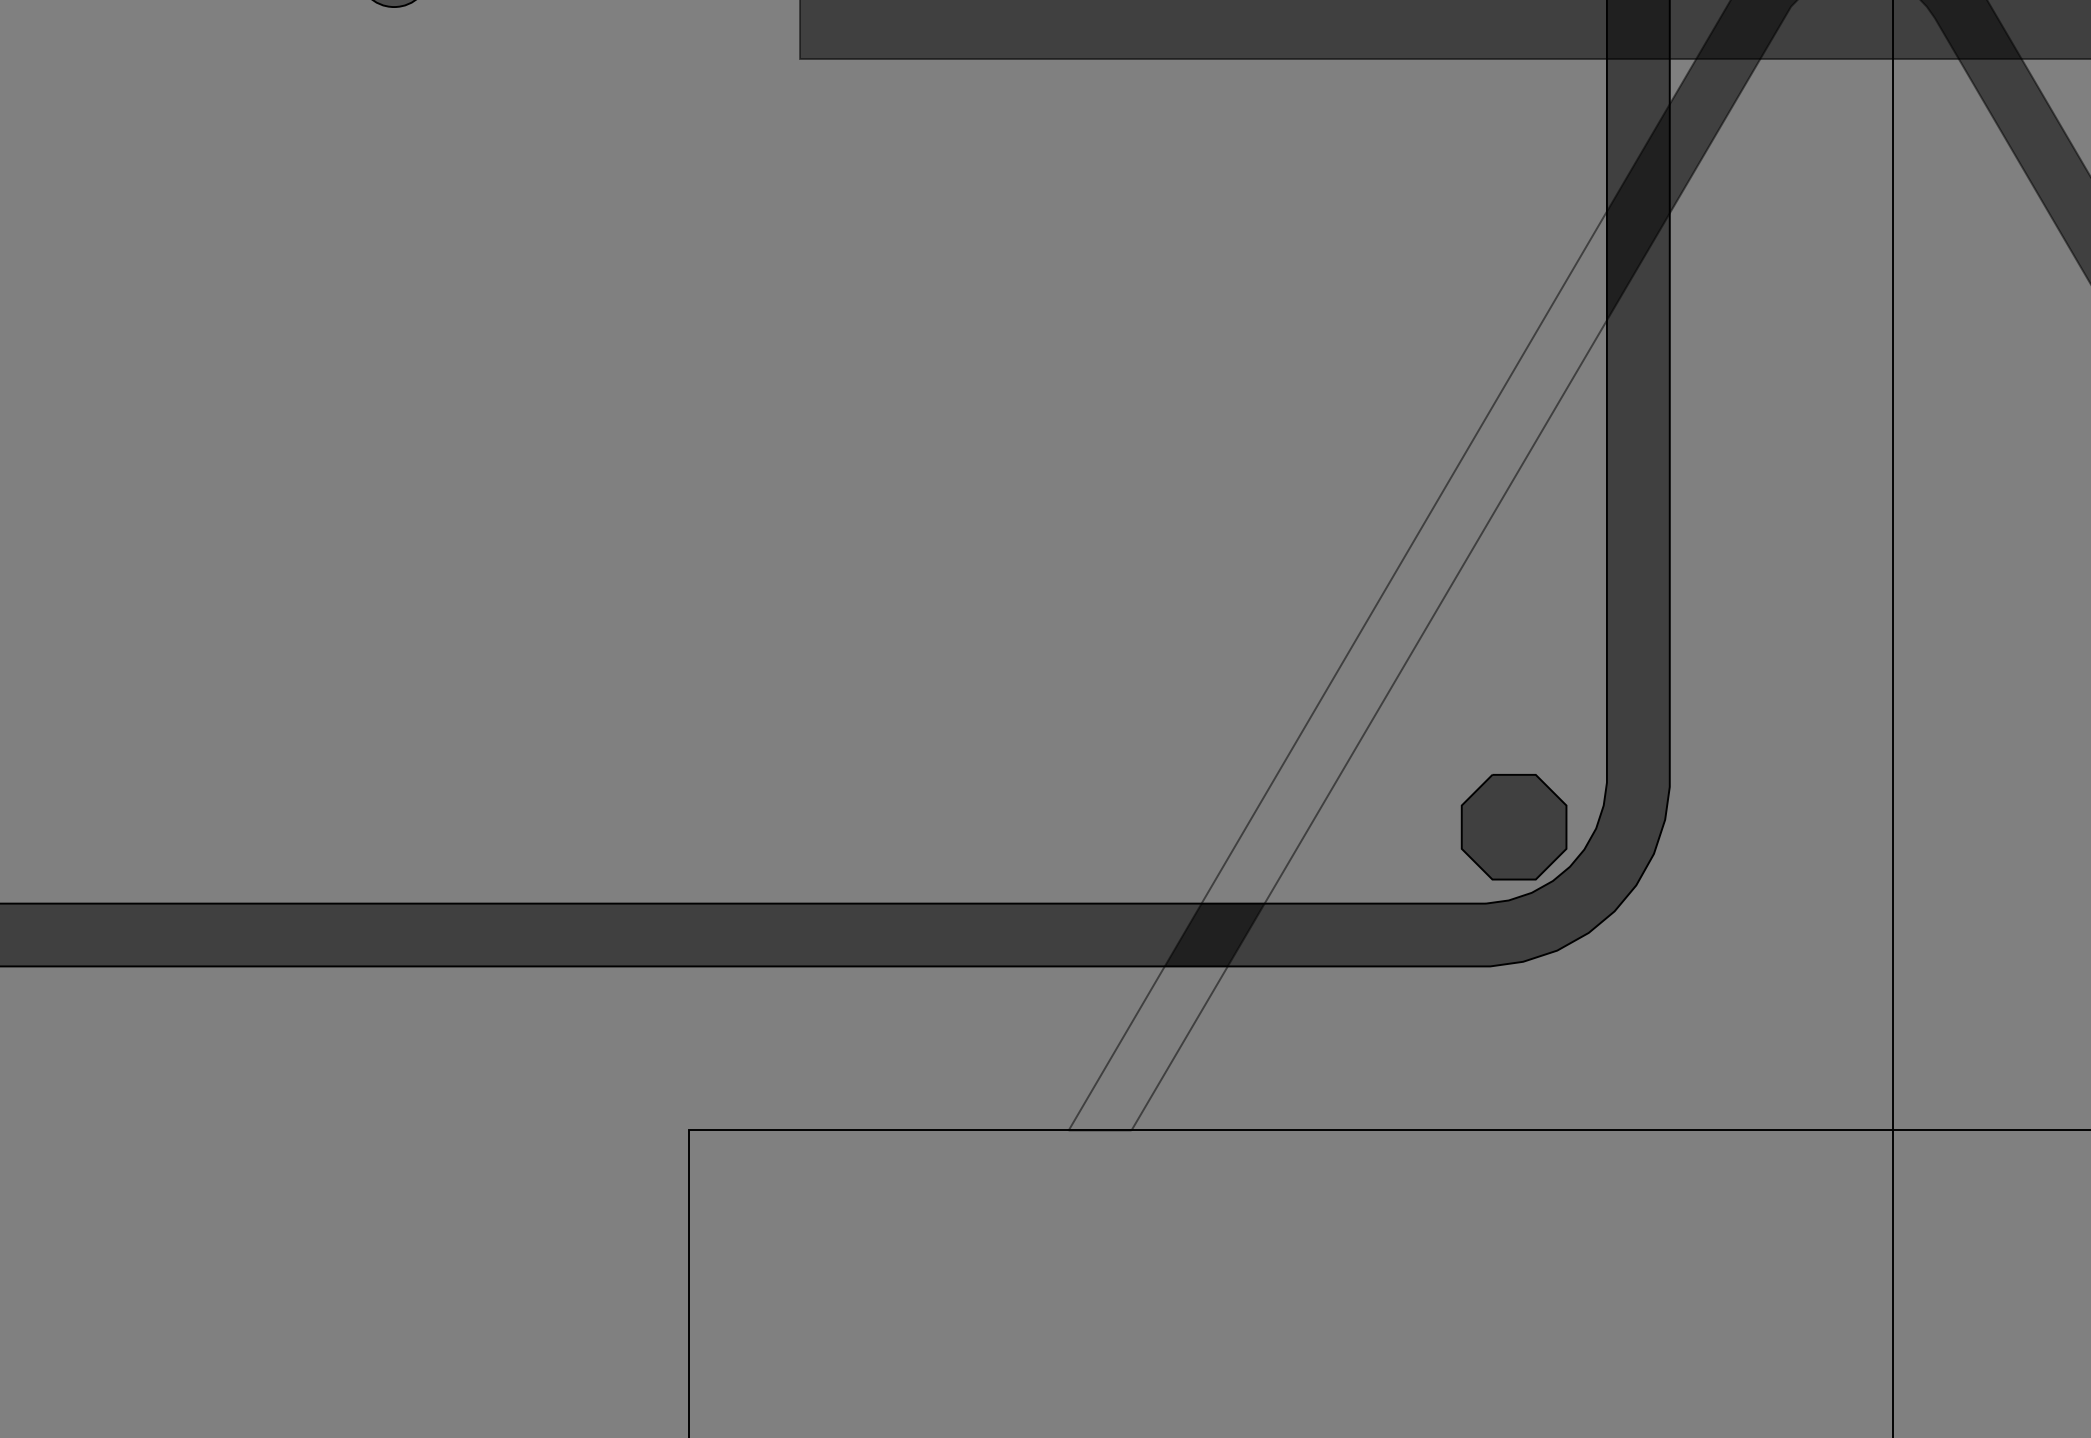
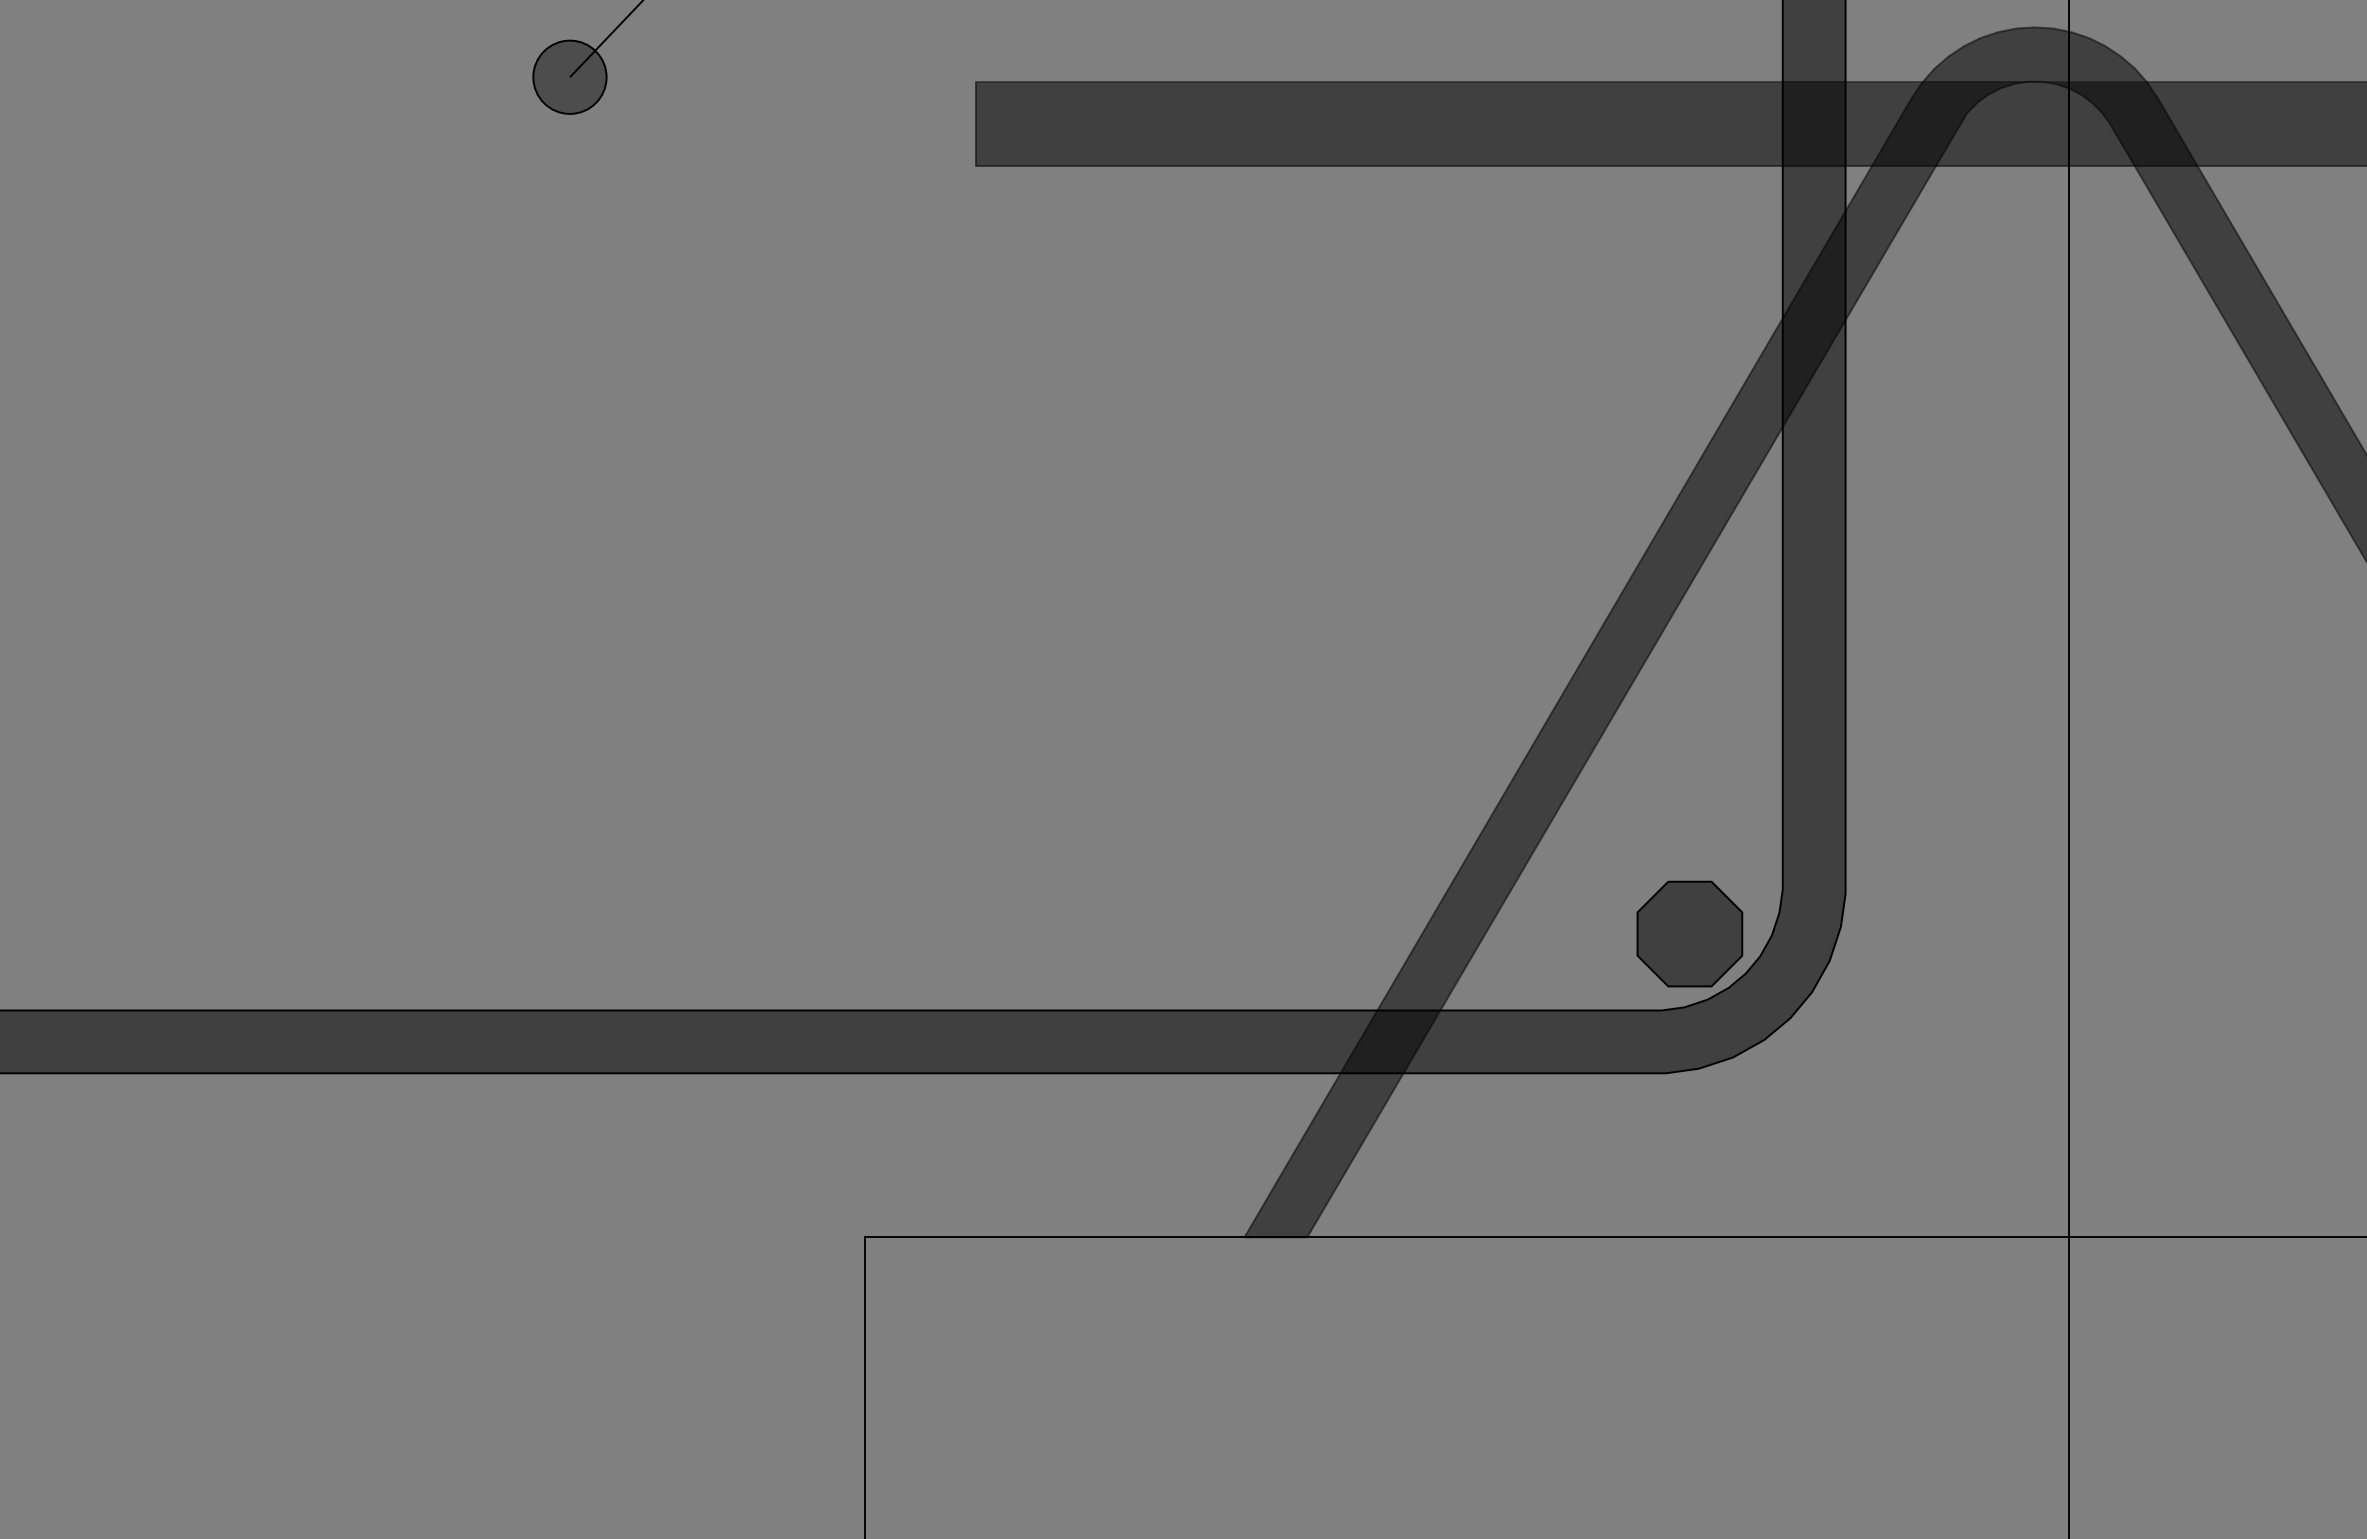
fill: (1403, 557) -> (1579, 664), added
fill: (1147, 1048) -> (1323, 1155), added

